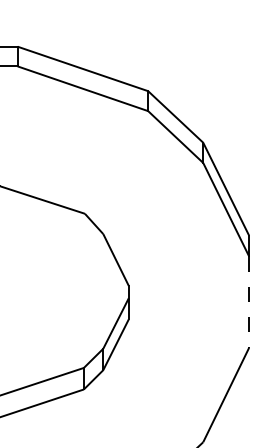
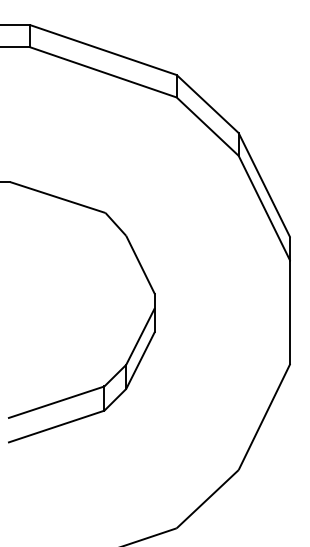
line: (249, 302) -> (290, 312), dashed -> solid

